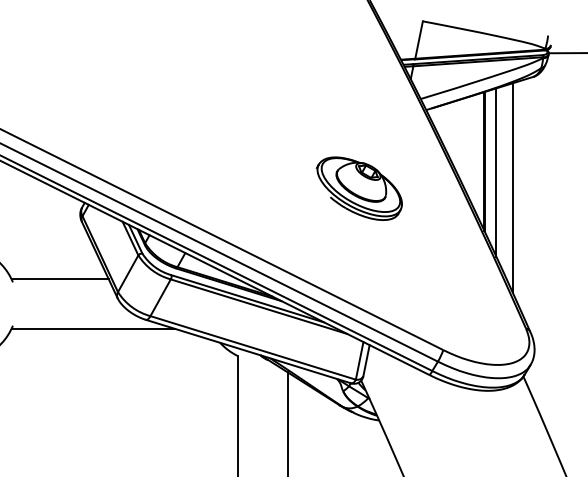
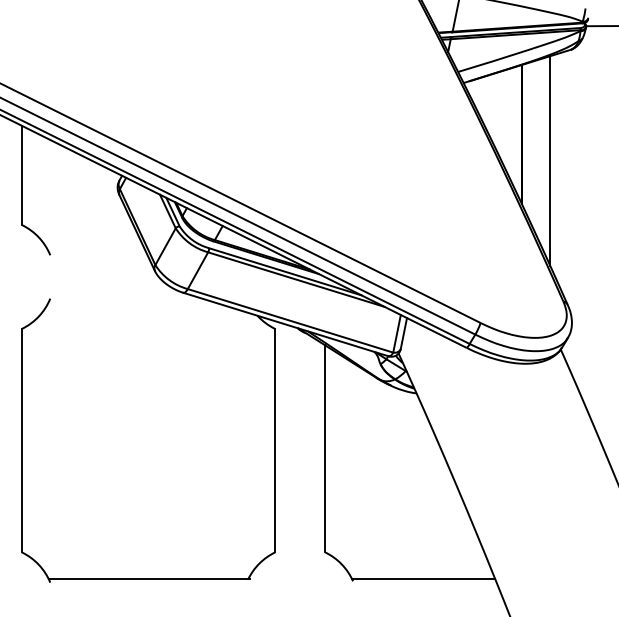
line: (496, 172) -> (533, 145), removed
part: (359, 188) -> (396, 161), removed
line: (60, 279) -> (97, 252), removed
line: (93, 328) -> (130, 301), removed

